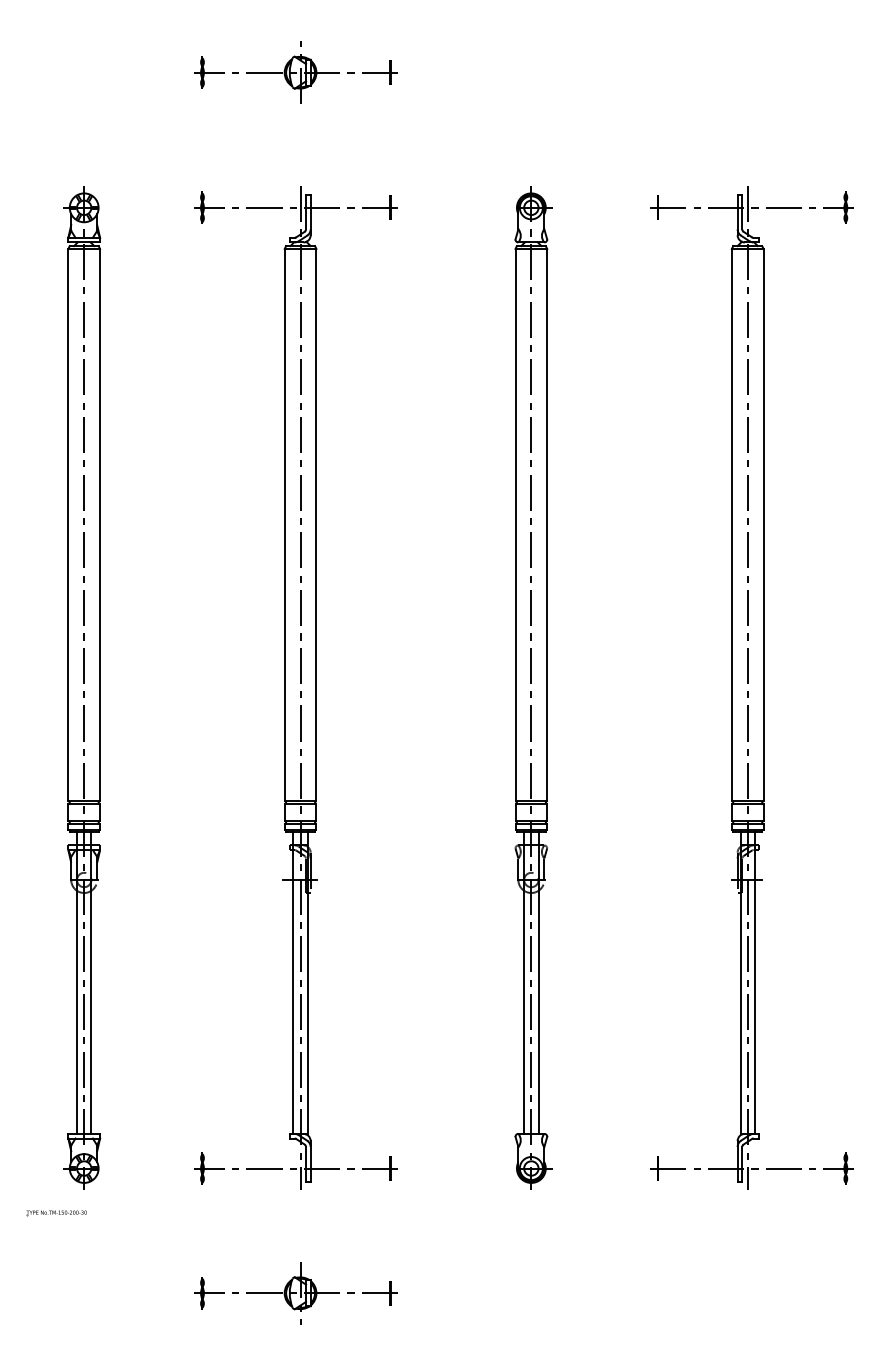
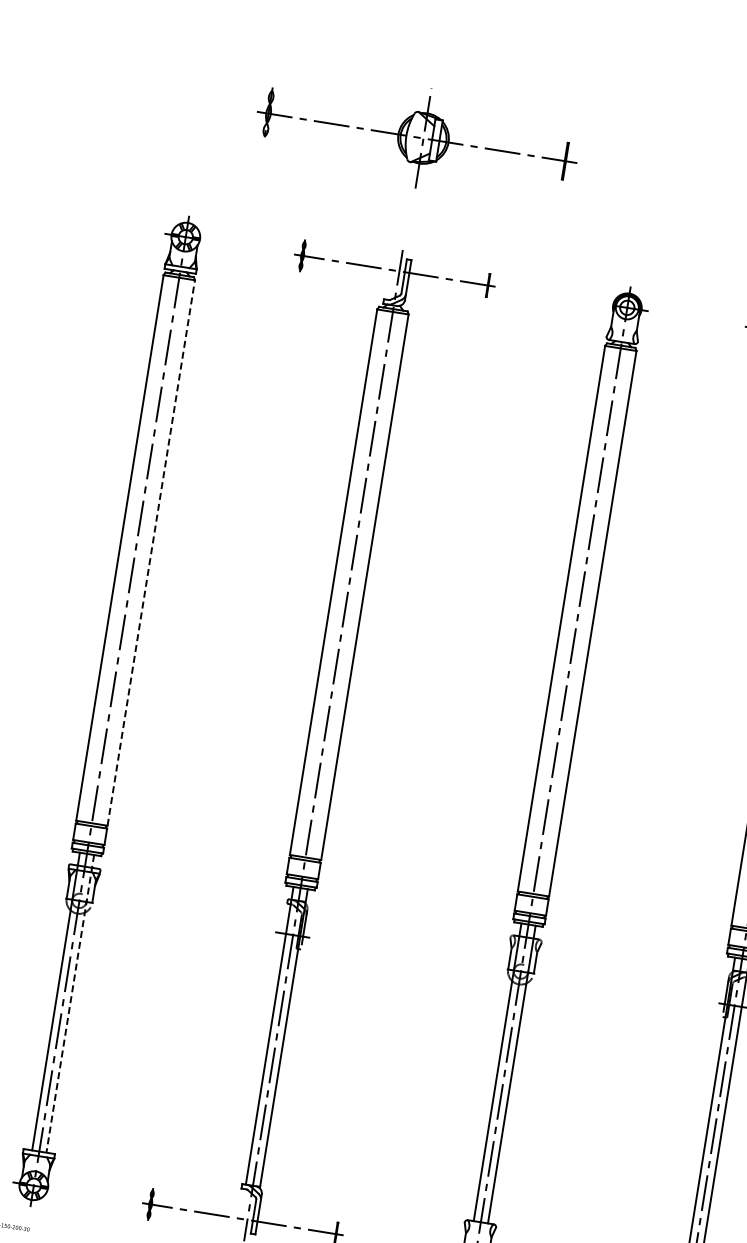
part: (295, 72) -> (415, 136), size x1.6
line: (100, 524) -> (151, 552), solid -> dashed
line: (91, 983) -> (70, 1004), solid -> dashed

